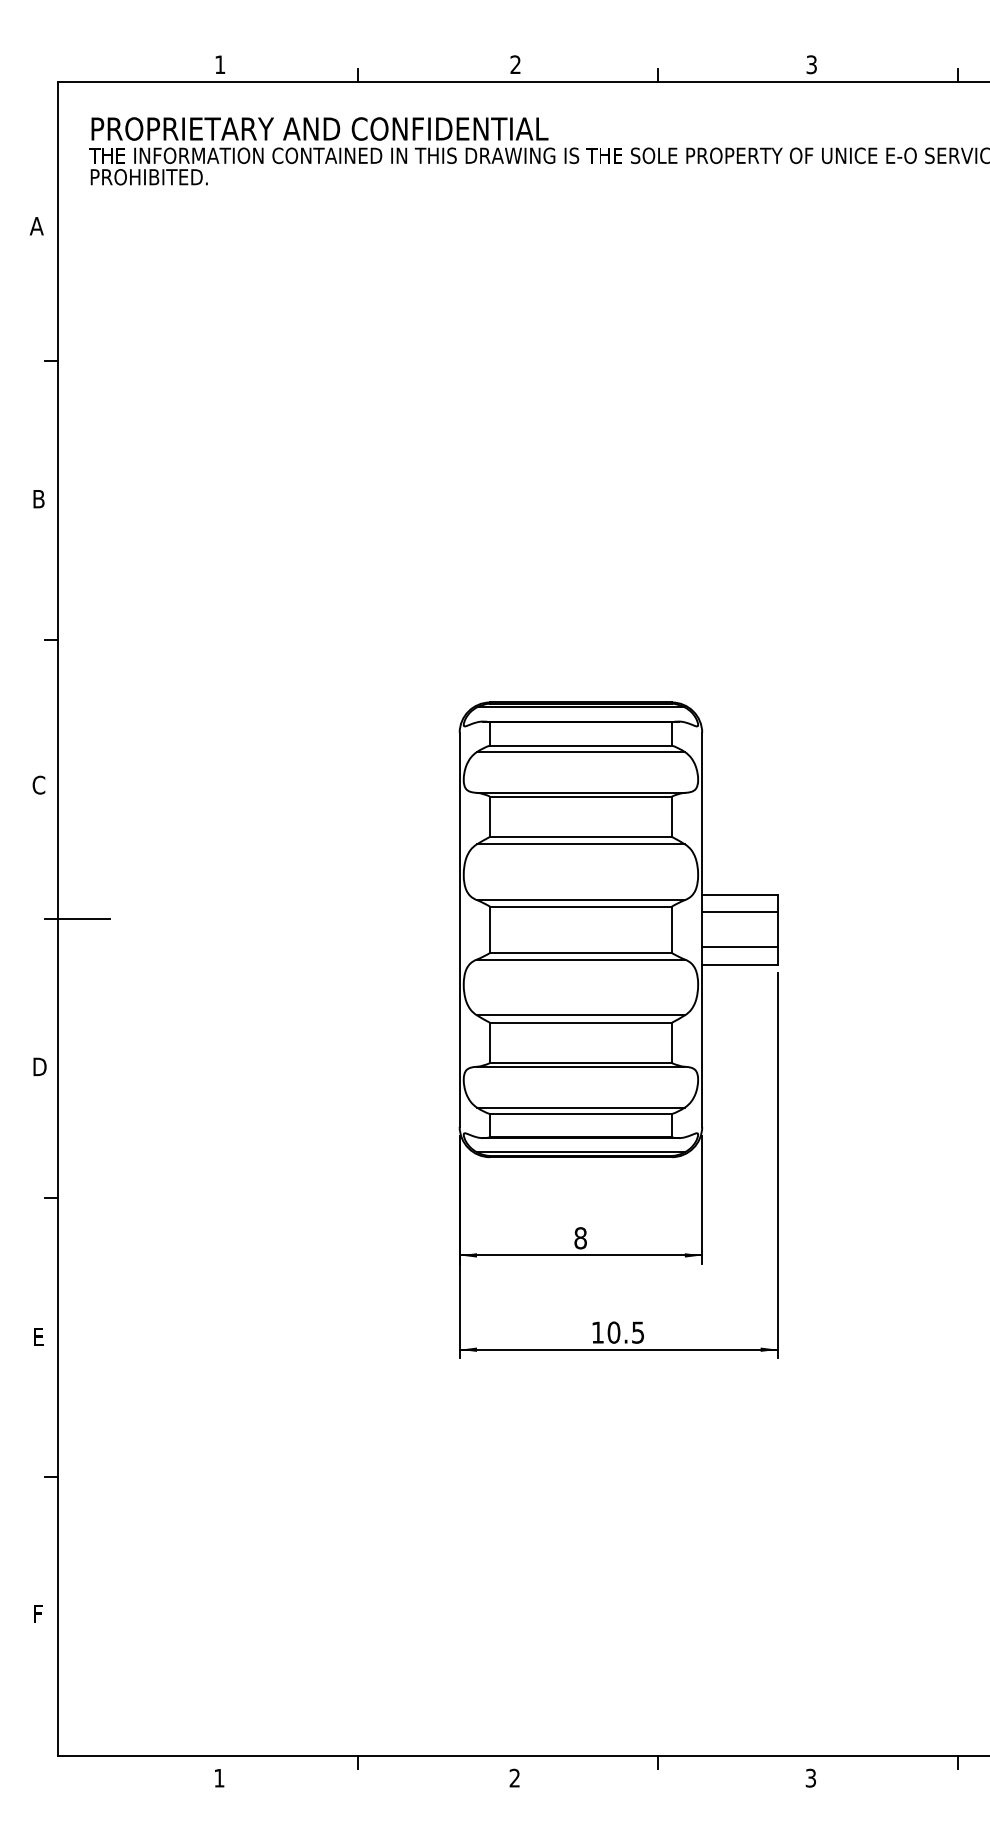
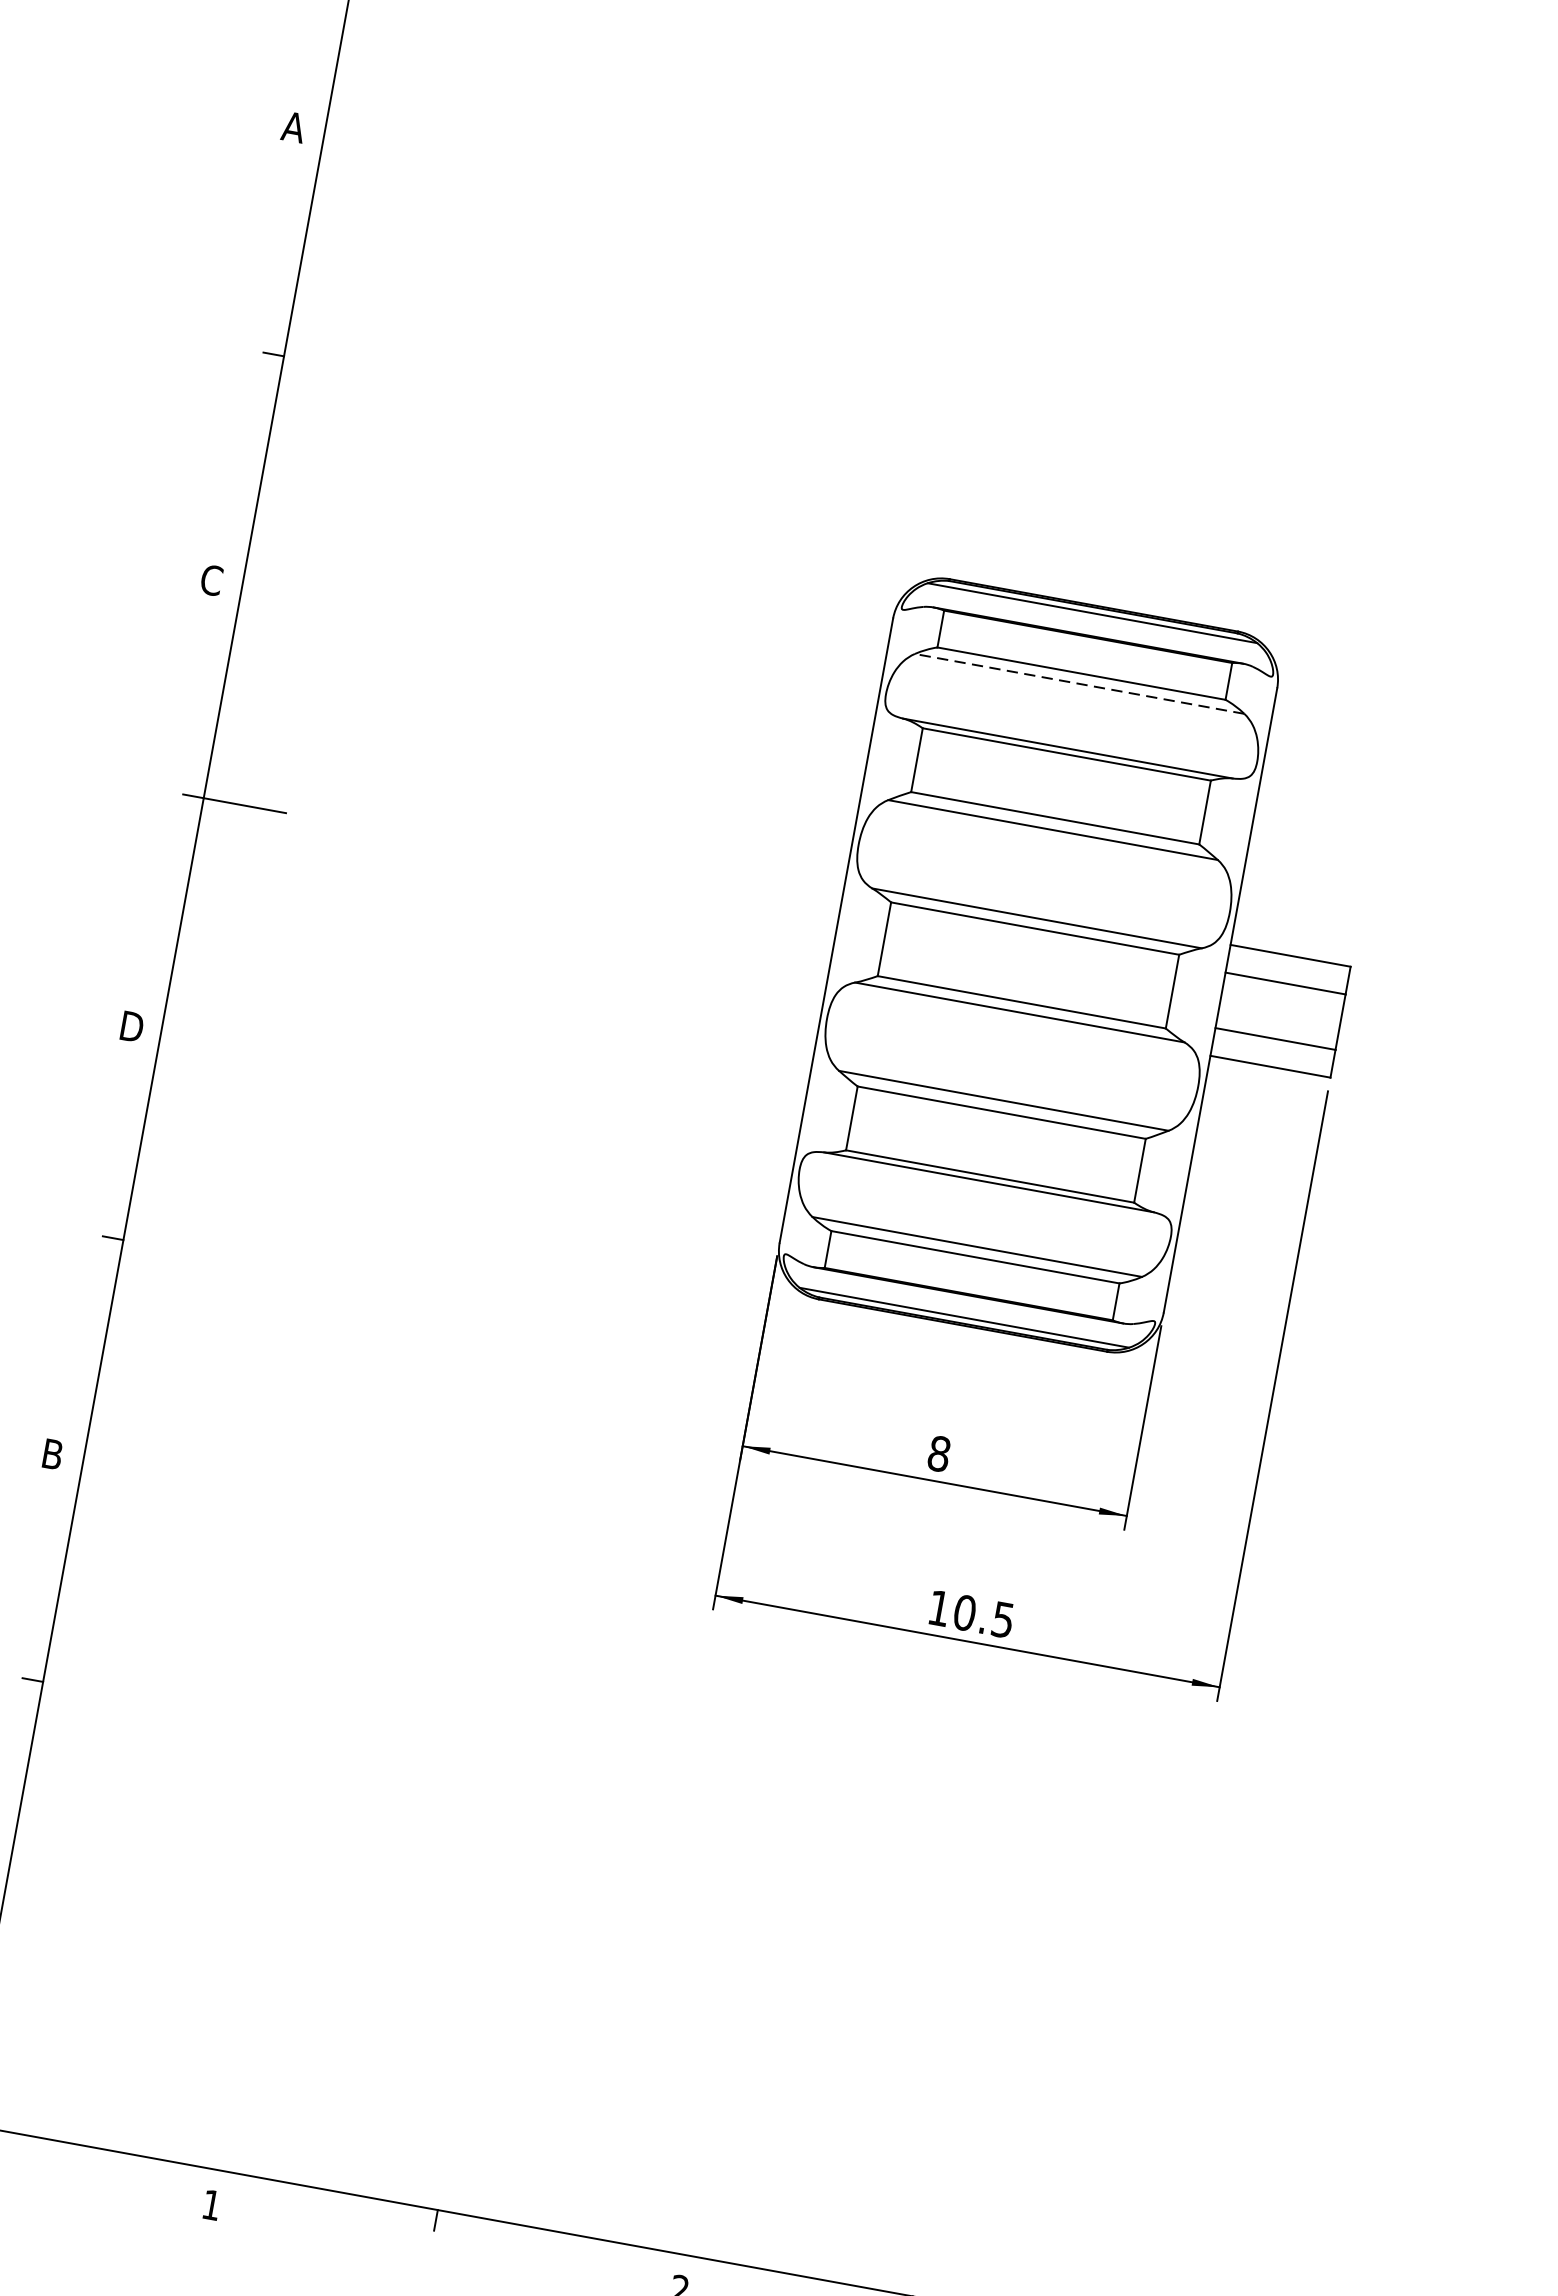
text: (38, 499) -> (293, 127), B -> A
line: (580, 752) -> (1078, 684), solid -> dashed
text: (38, 1336) -> (52, 1453), E -> B

